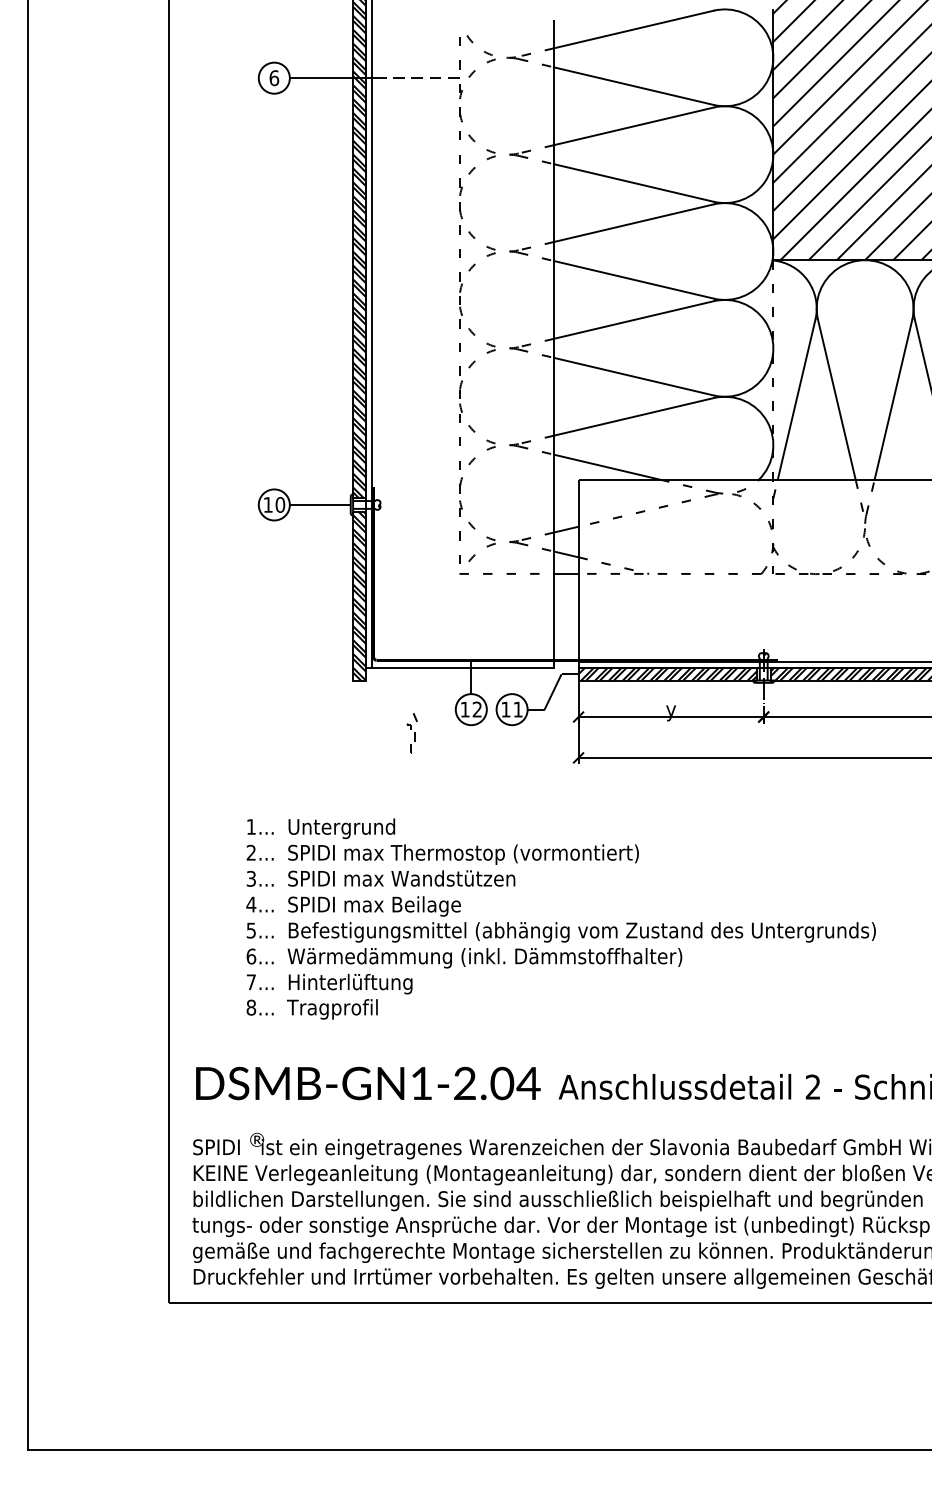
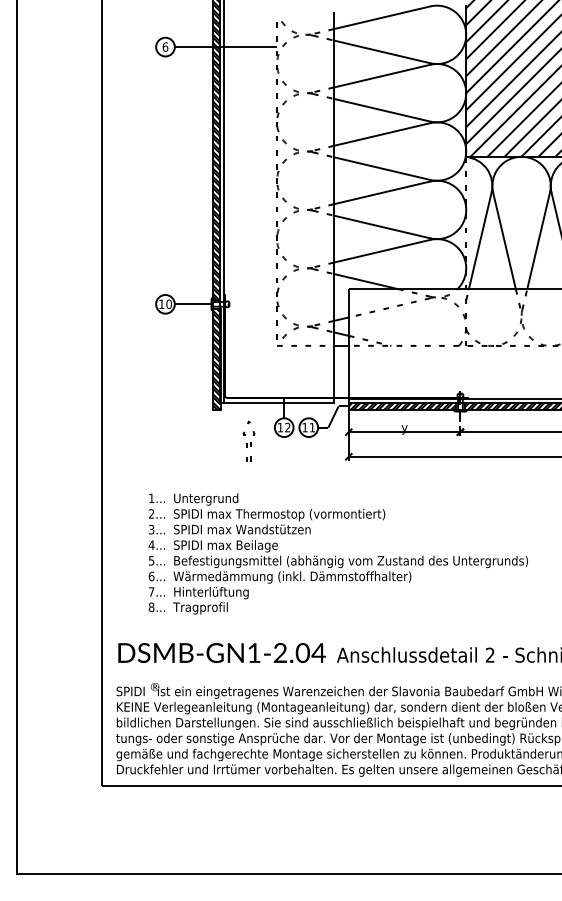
line: (420, 78) -> (253, 47), dashed -> solid
part: (412, 730) -> (248, 440), size x1.67

